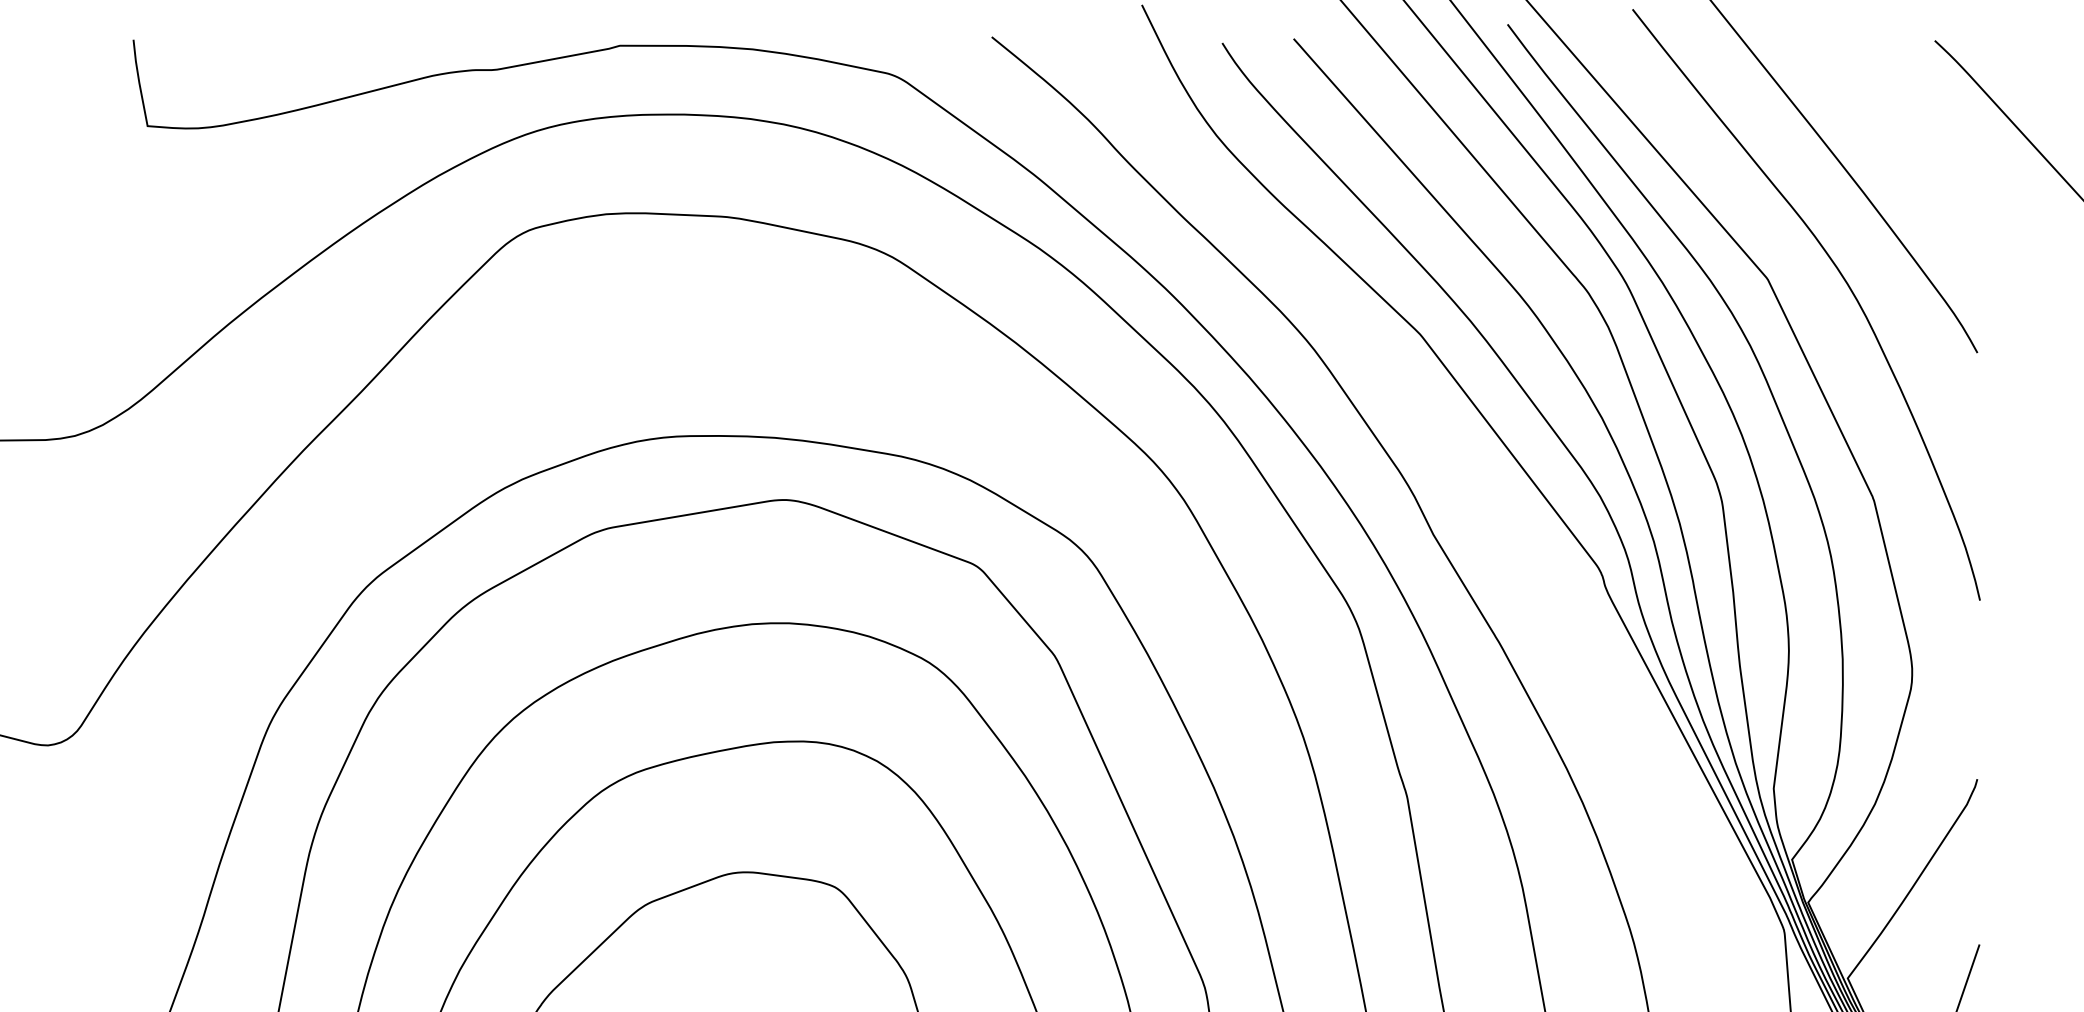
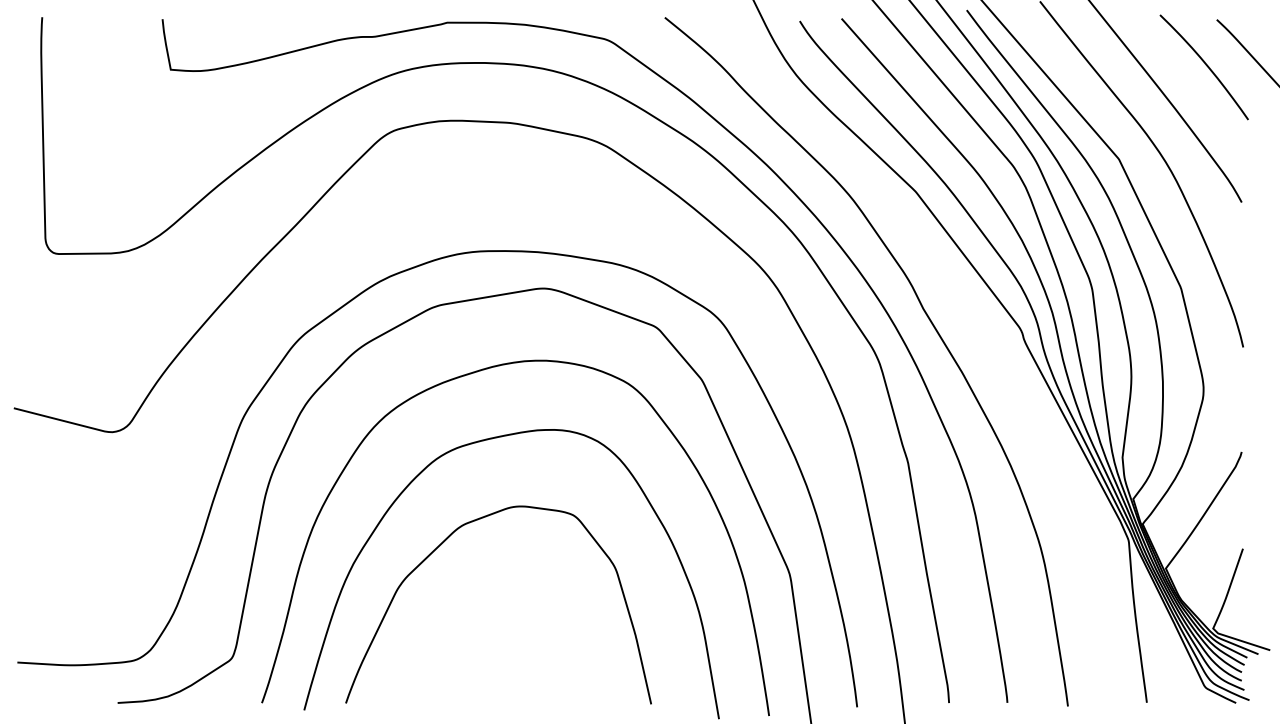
curve: (1915, 118) -> (1205, 65), added

